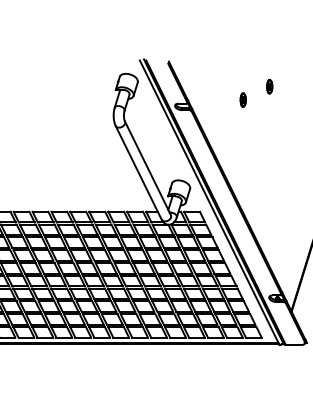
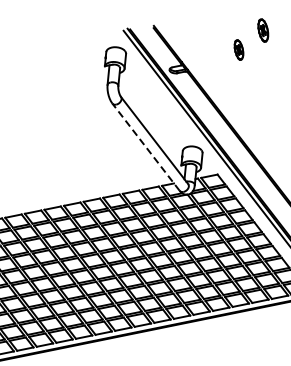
part: (269, 86) -> (263, 30), size x1.6
part: (242, 99) -> (237, 49), size x1.4
line: (138, 172) -> (145, 146), solid -> dashed

